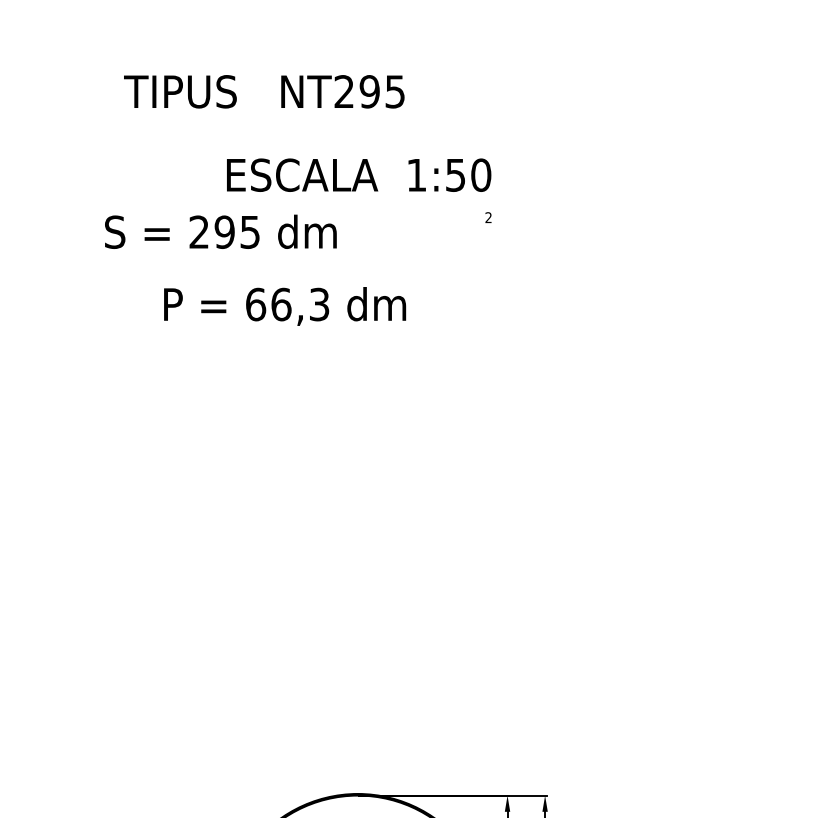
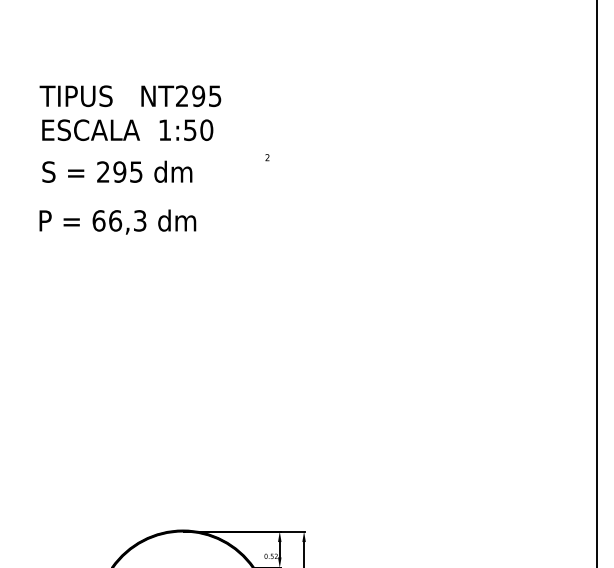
text: (264, 92) -> (130, 96), moved
text: (358, 174) -> (127, 129), moved
text: (221, 231) -> (117, 171), moved
text: (284, 305) -> (117, 221), moved

